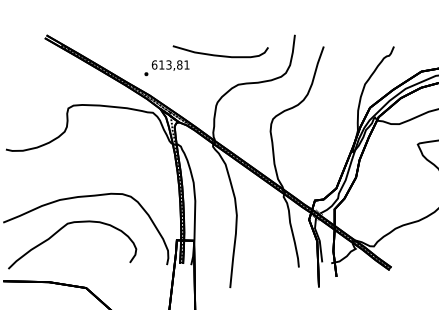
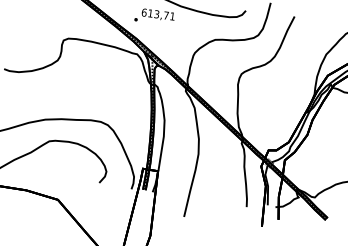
text: (179, 64) -> (166, 15), 613,81 -> 613,71

